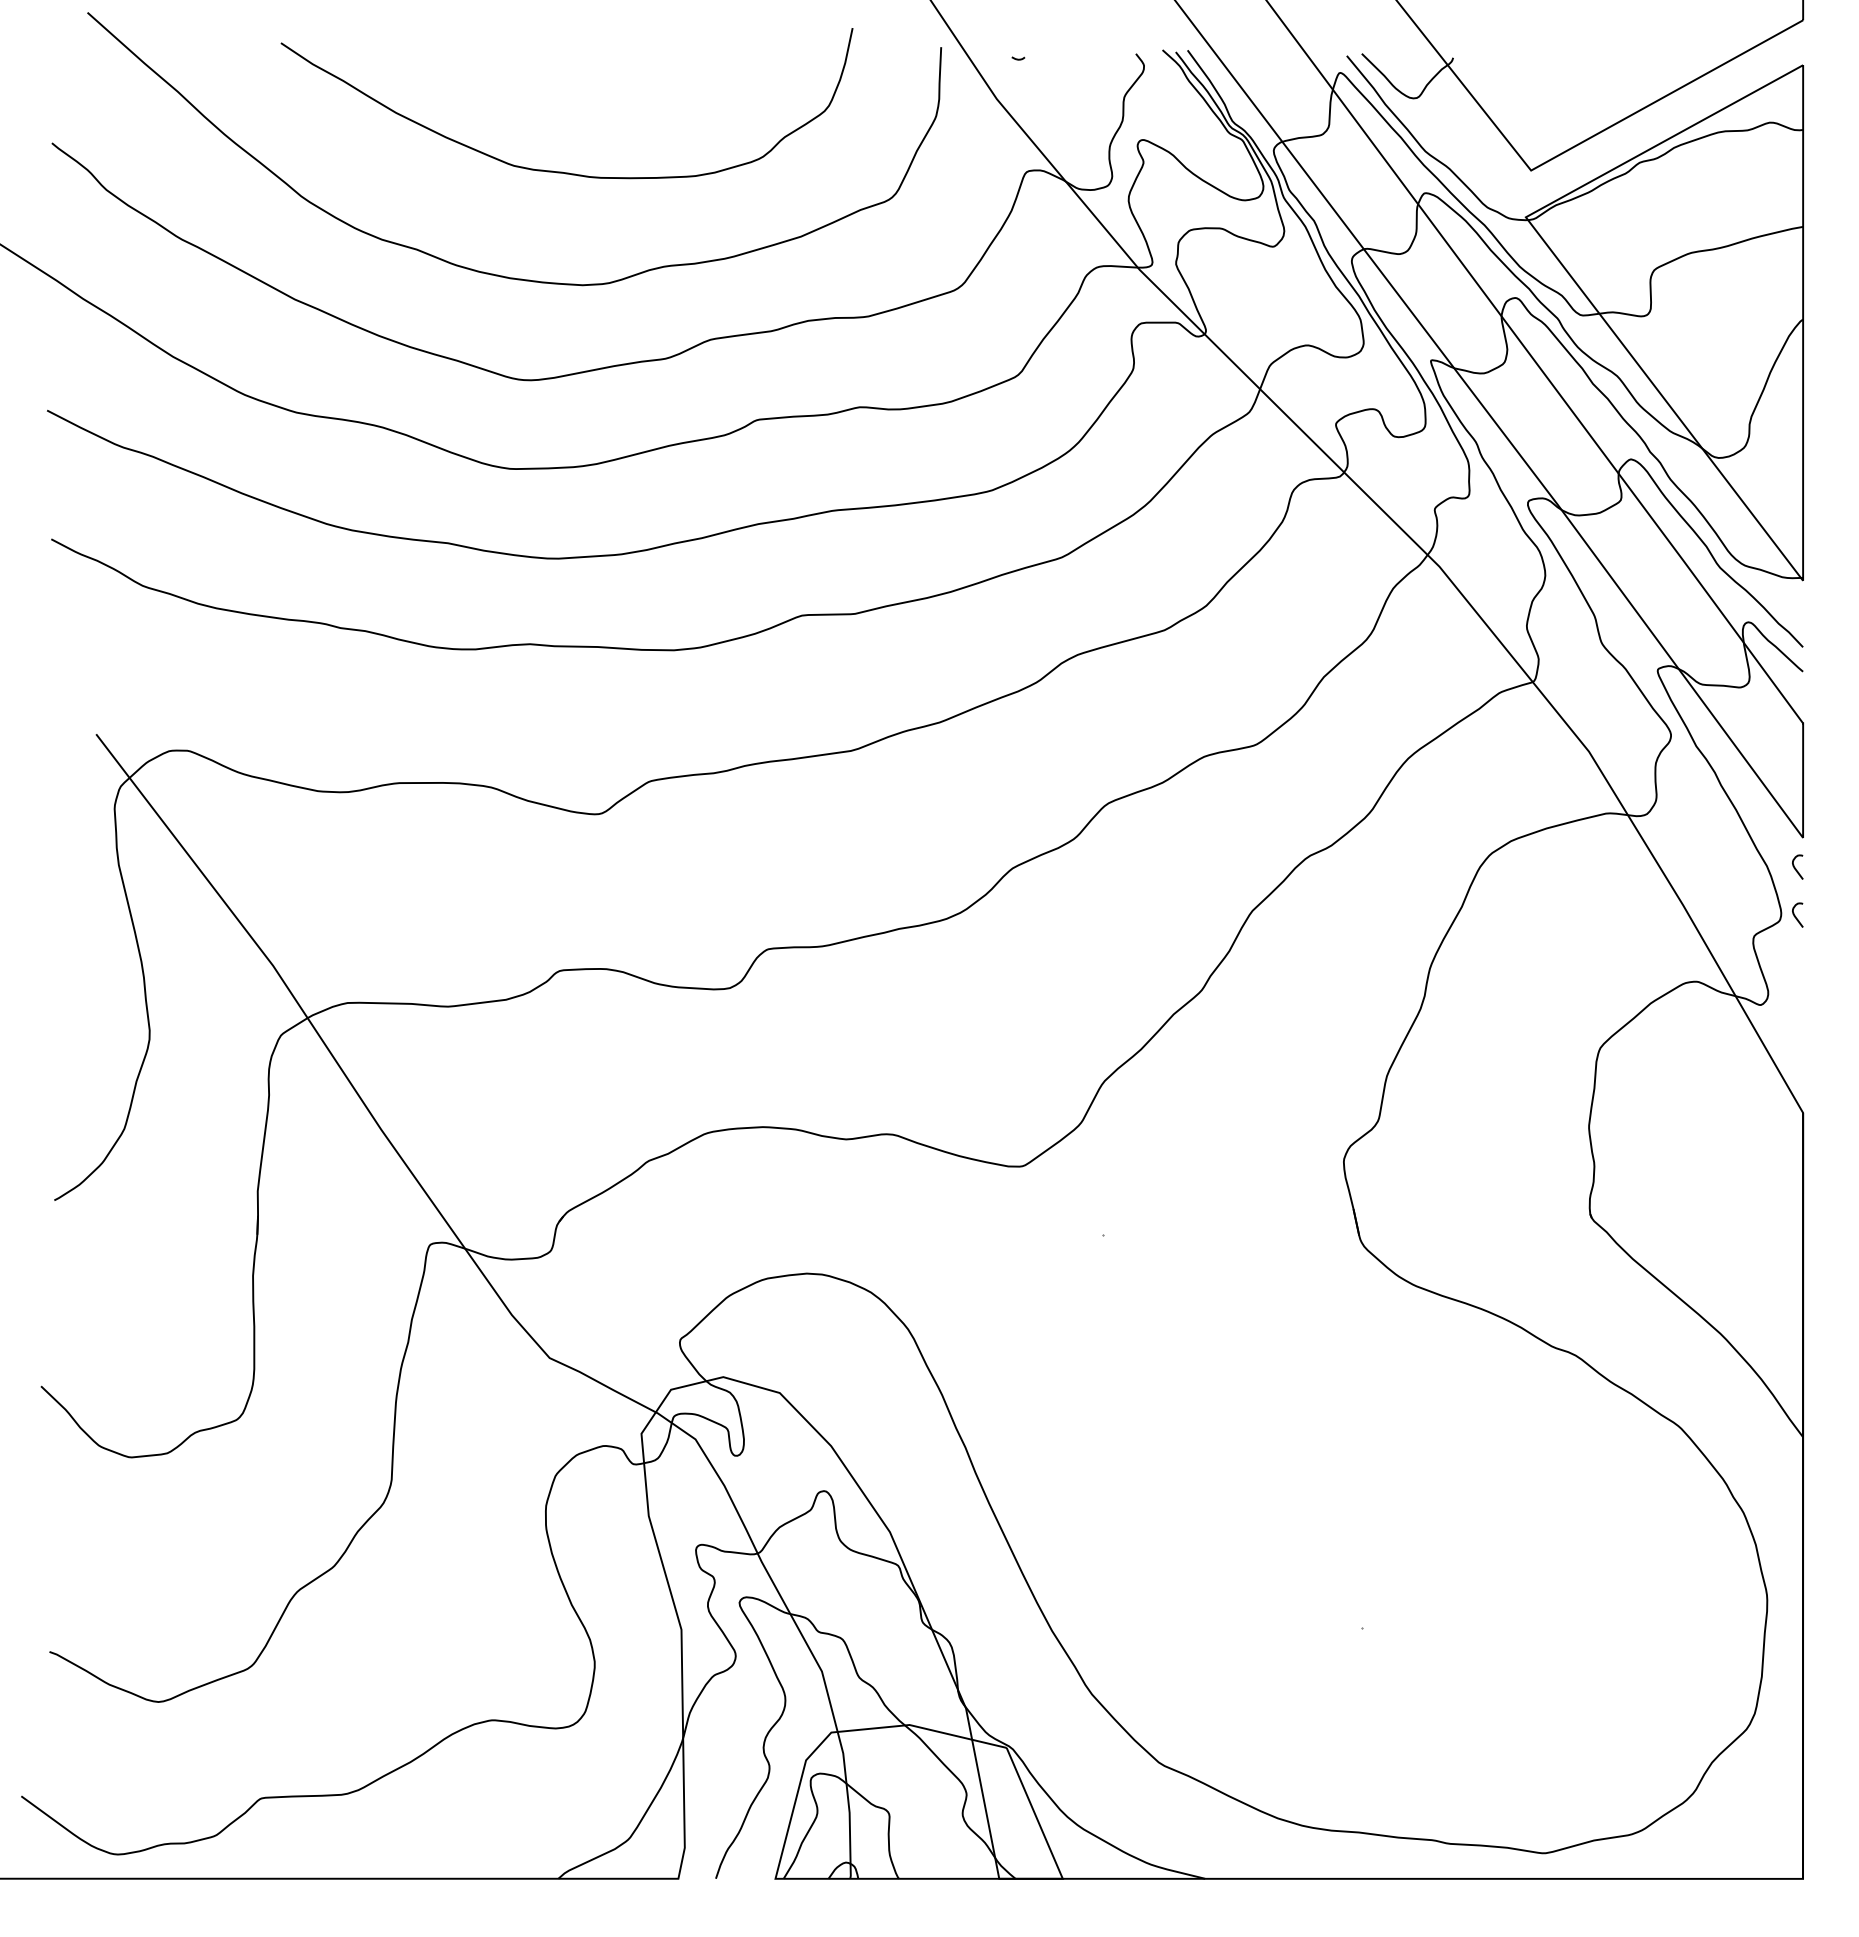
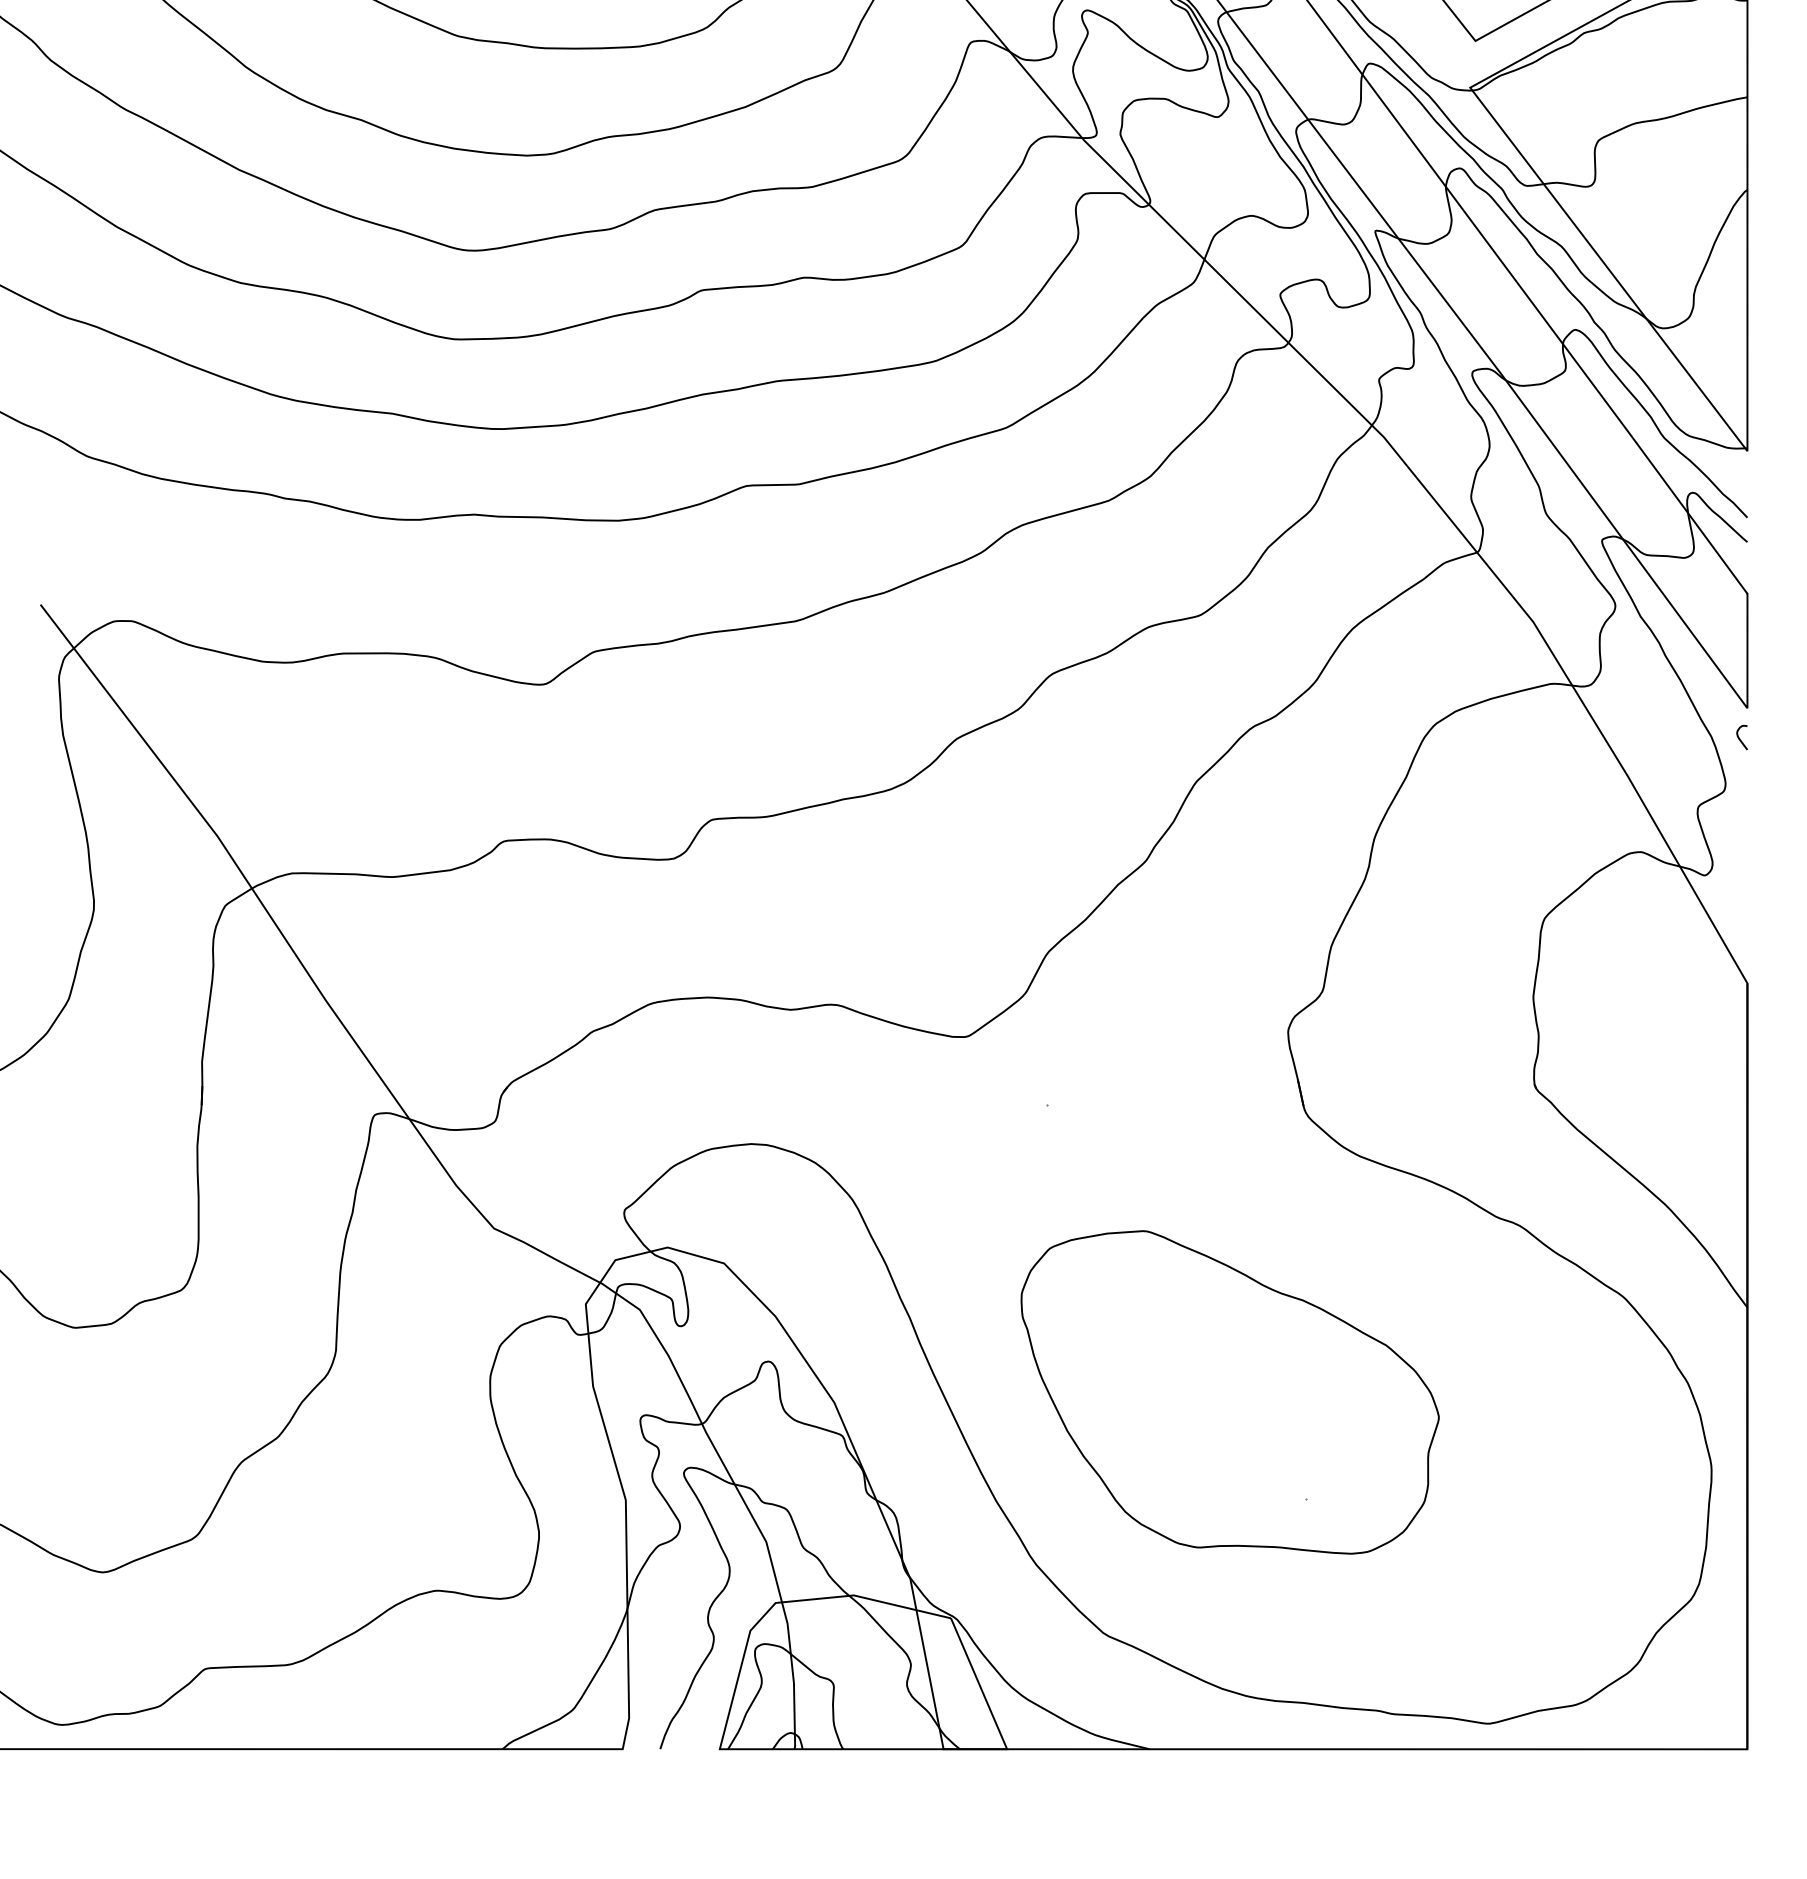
curve: (1795, 915) -> (1739, 785), removed
part: (1285, 1521) -> (1229, 1391), added

